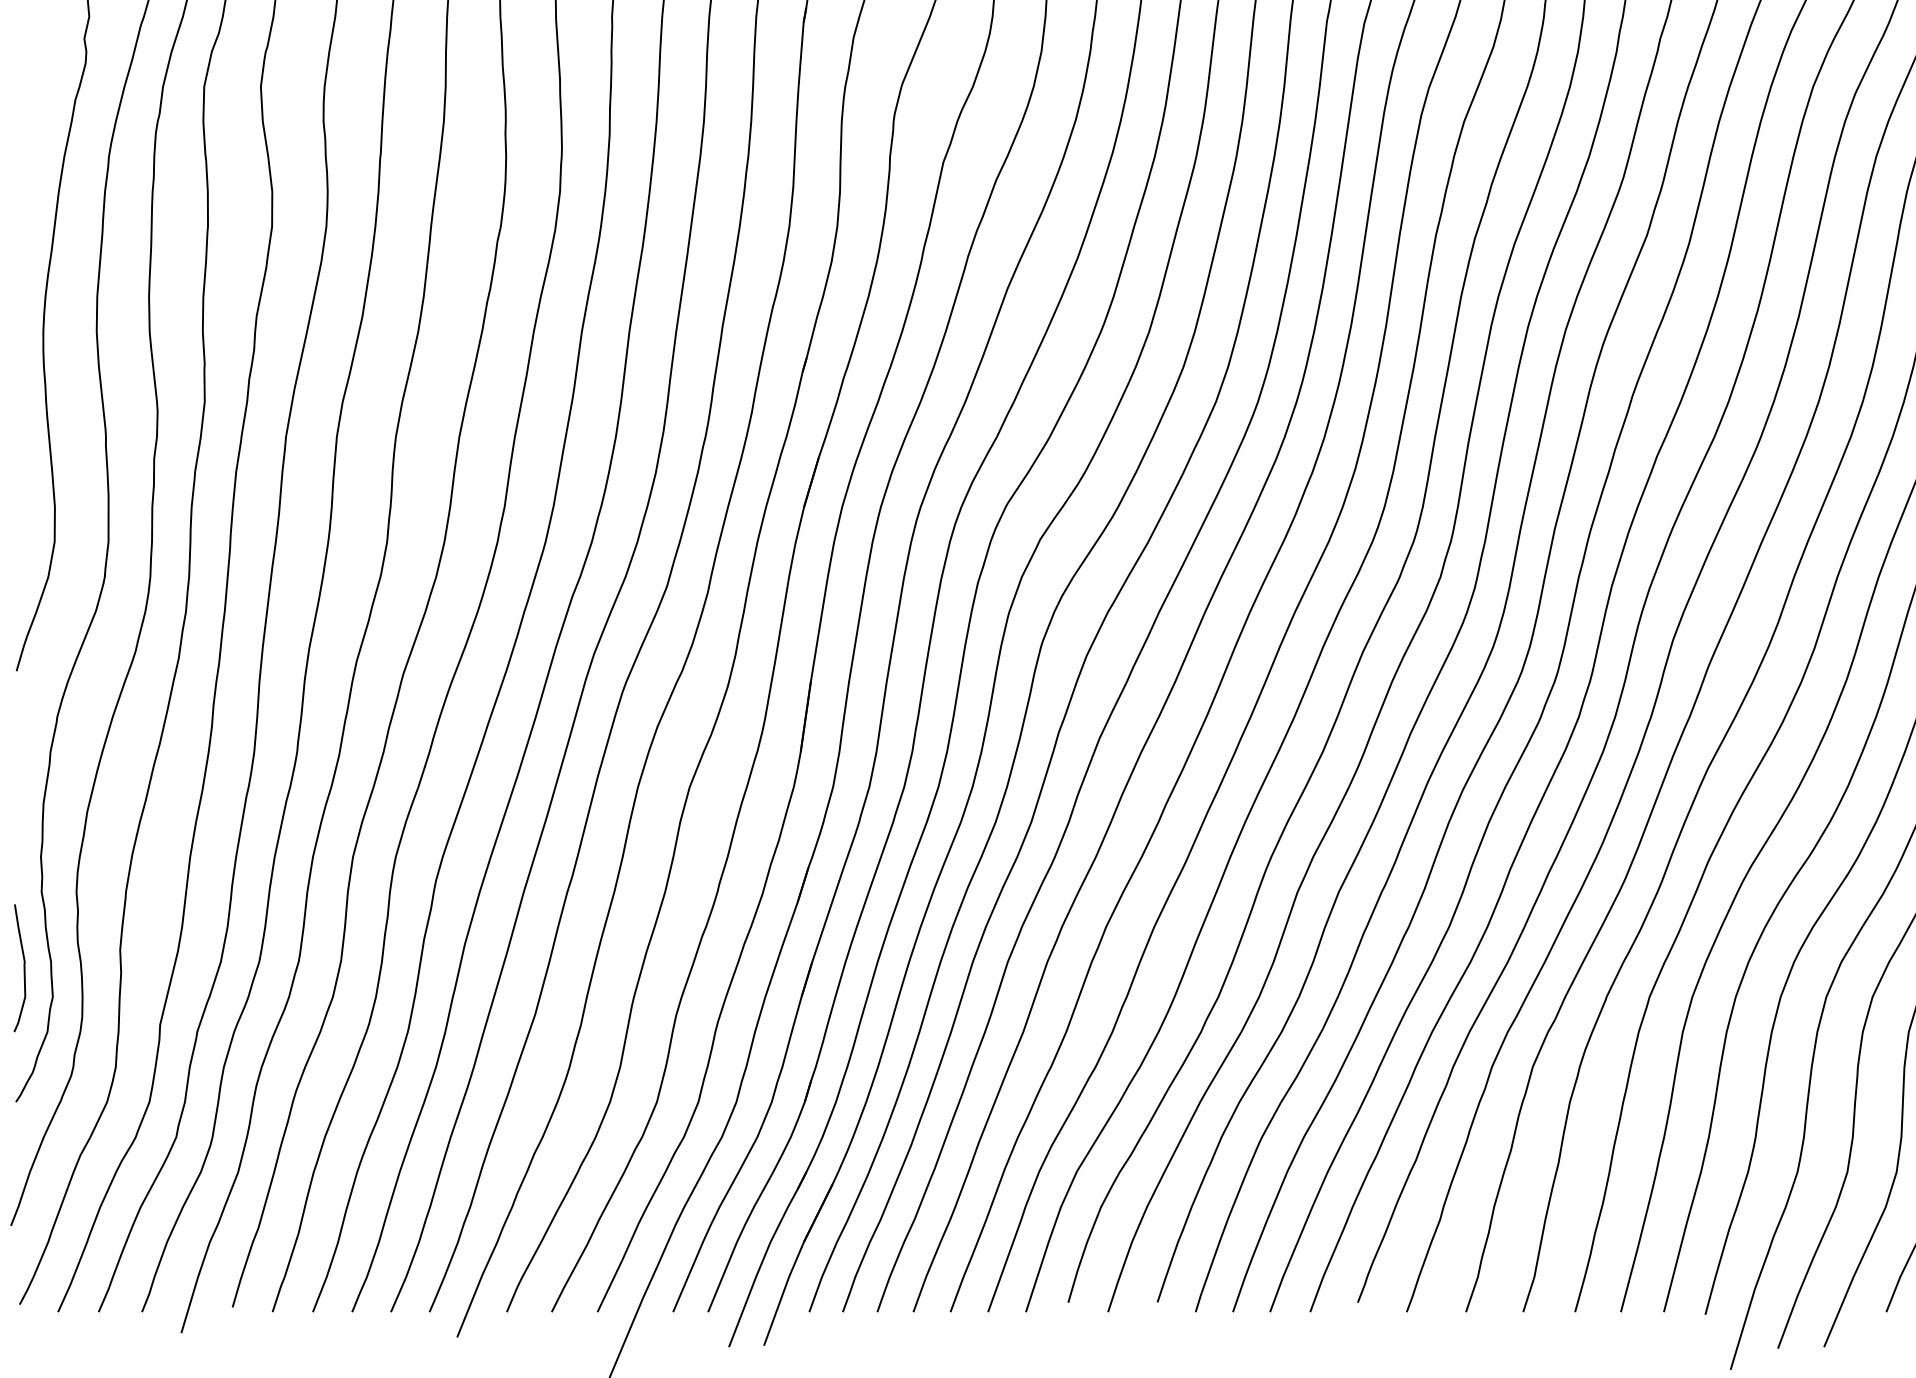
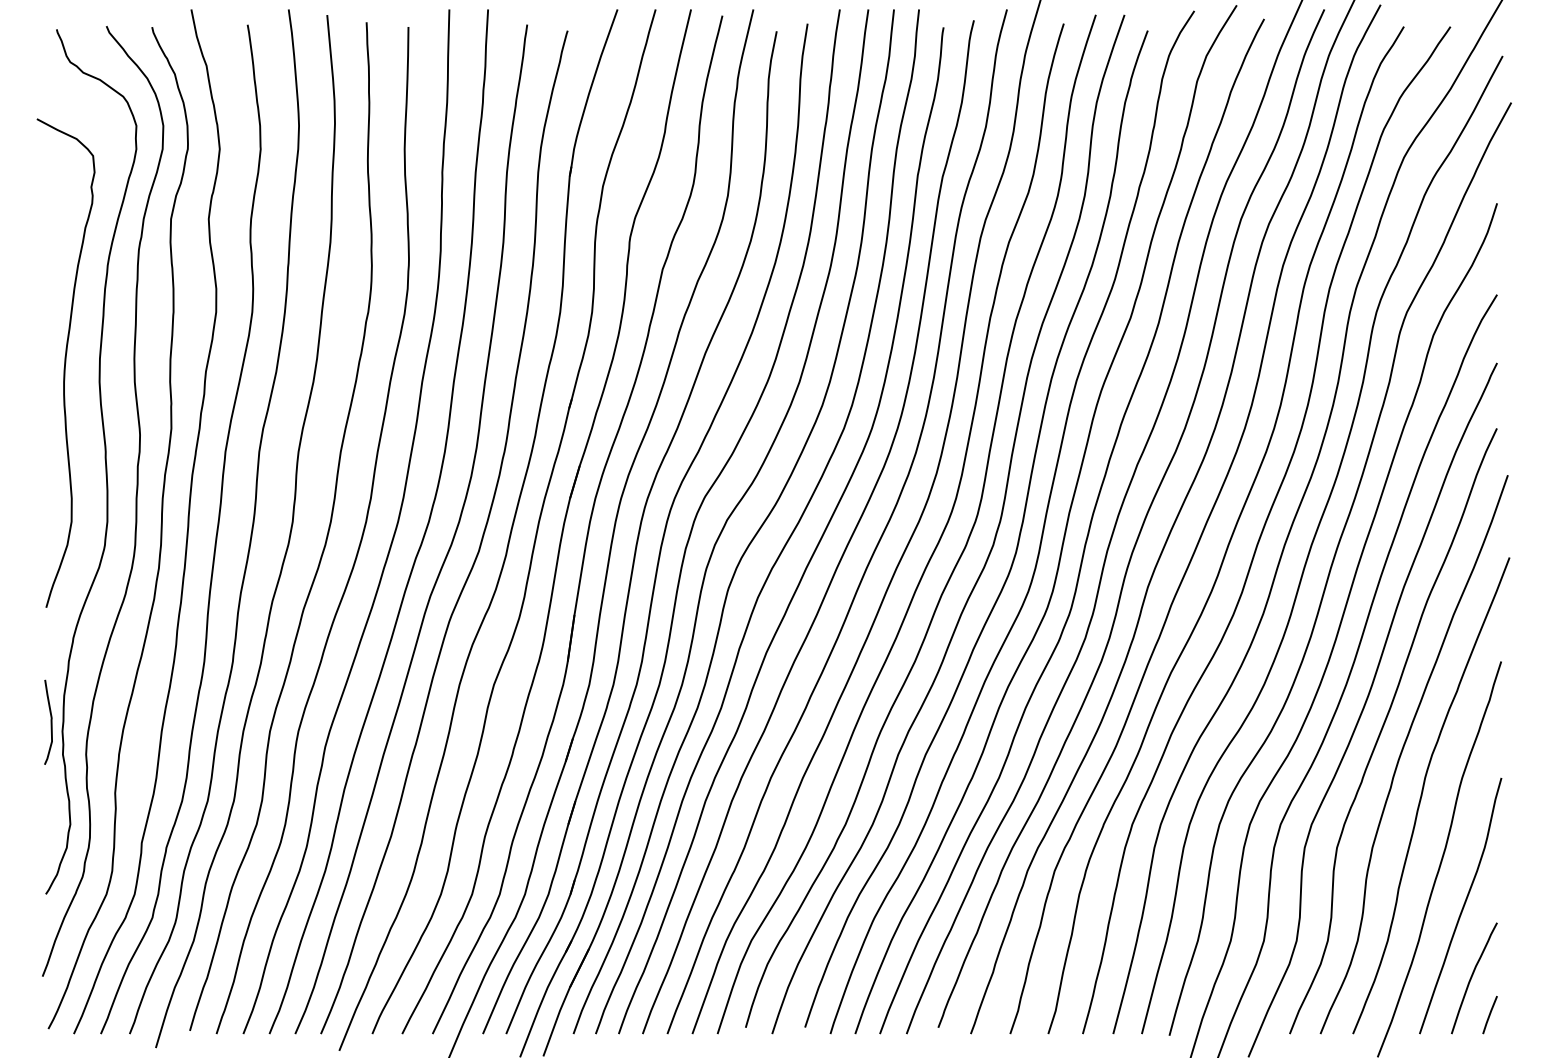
curve: (22, 966) -> (50, 721), moved

